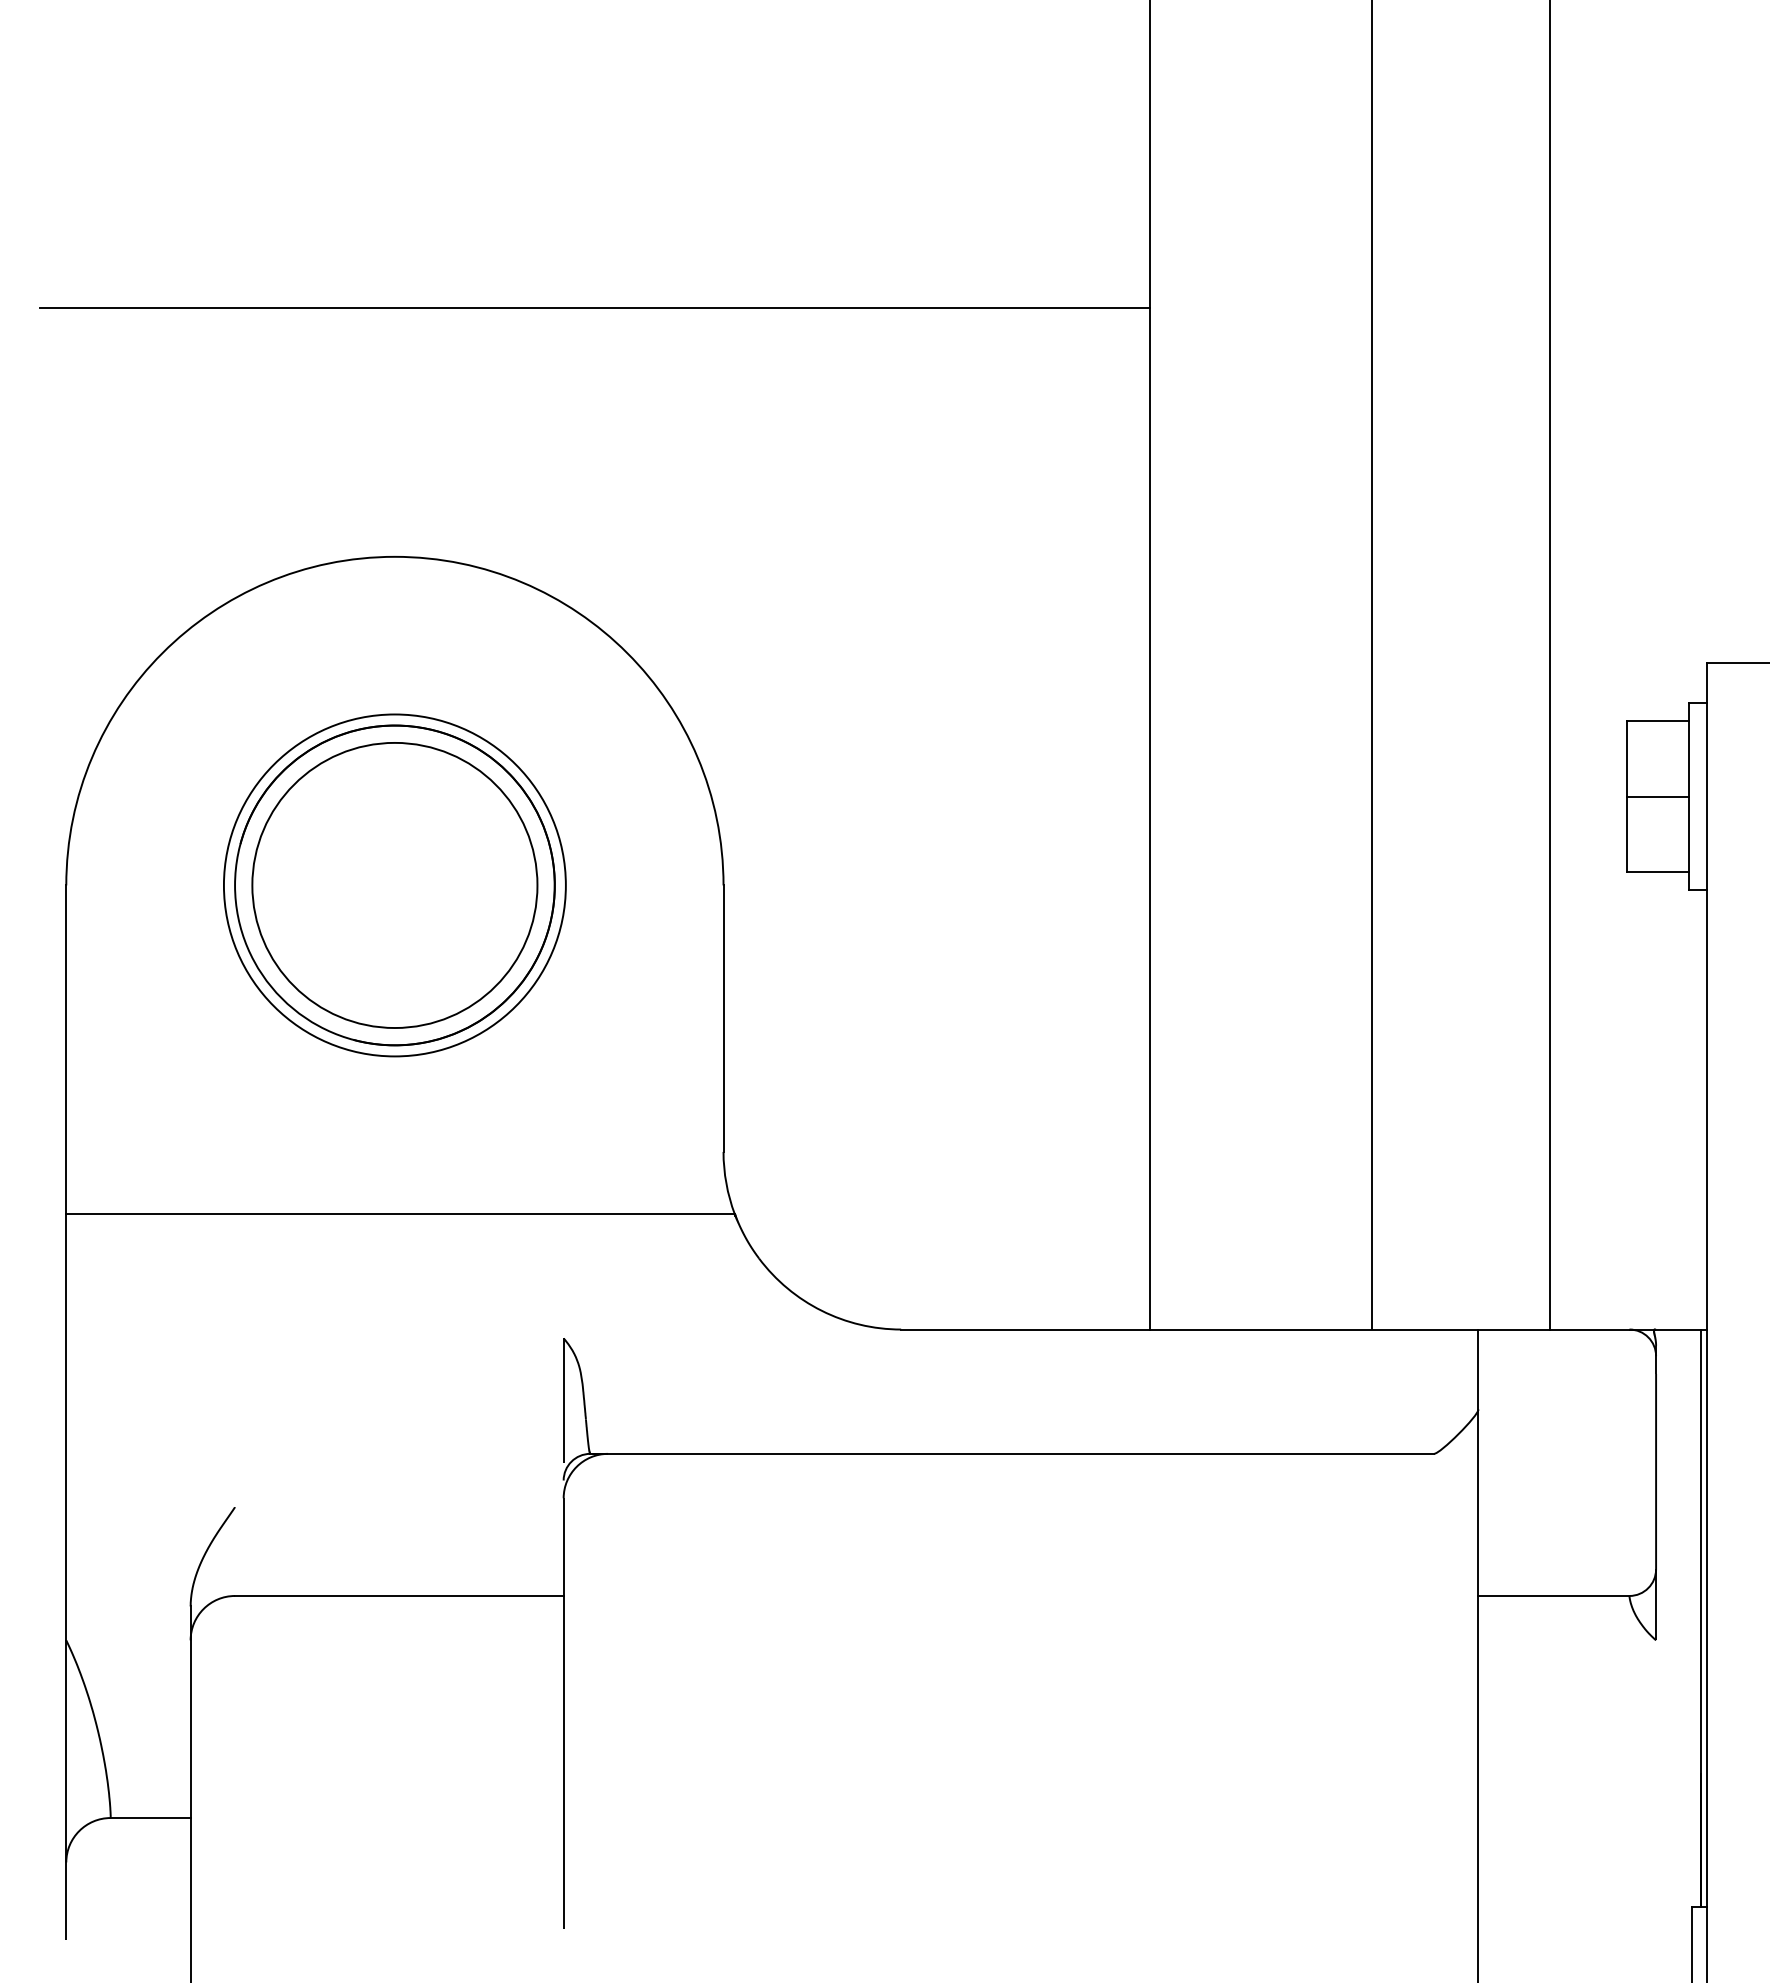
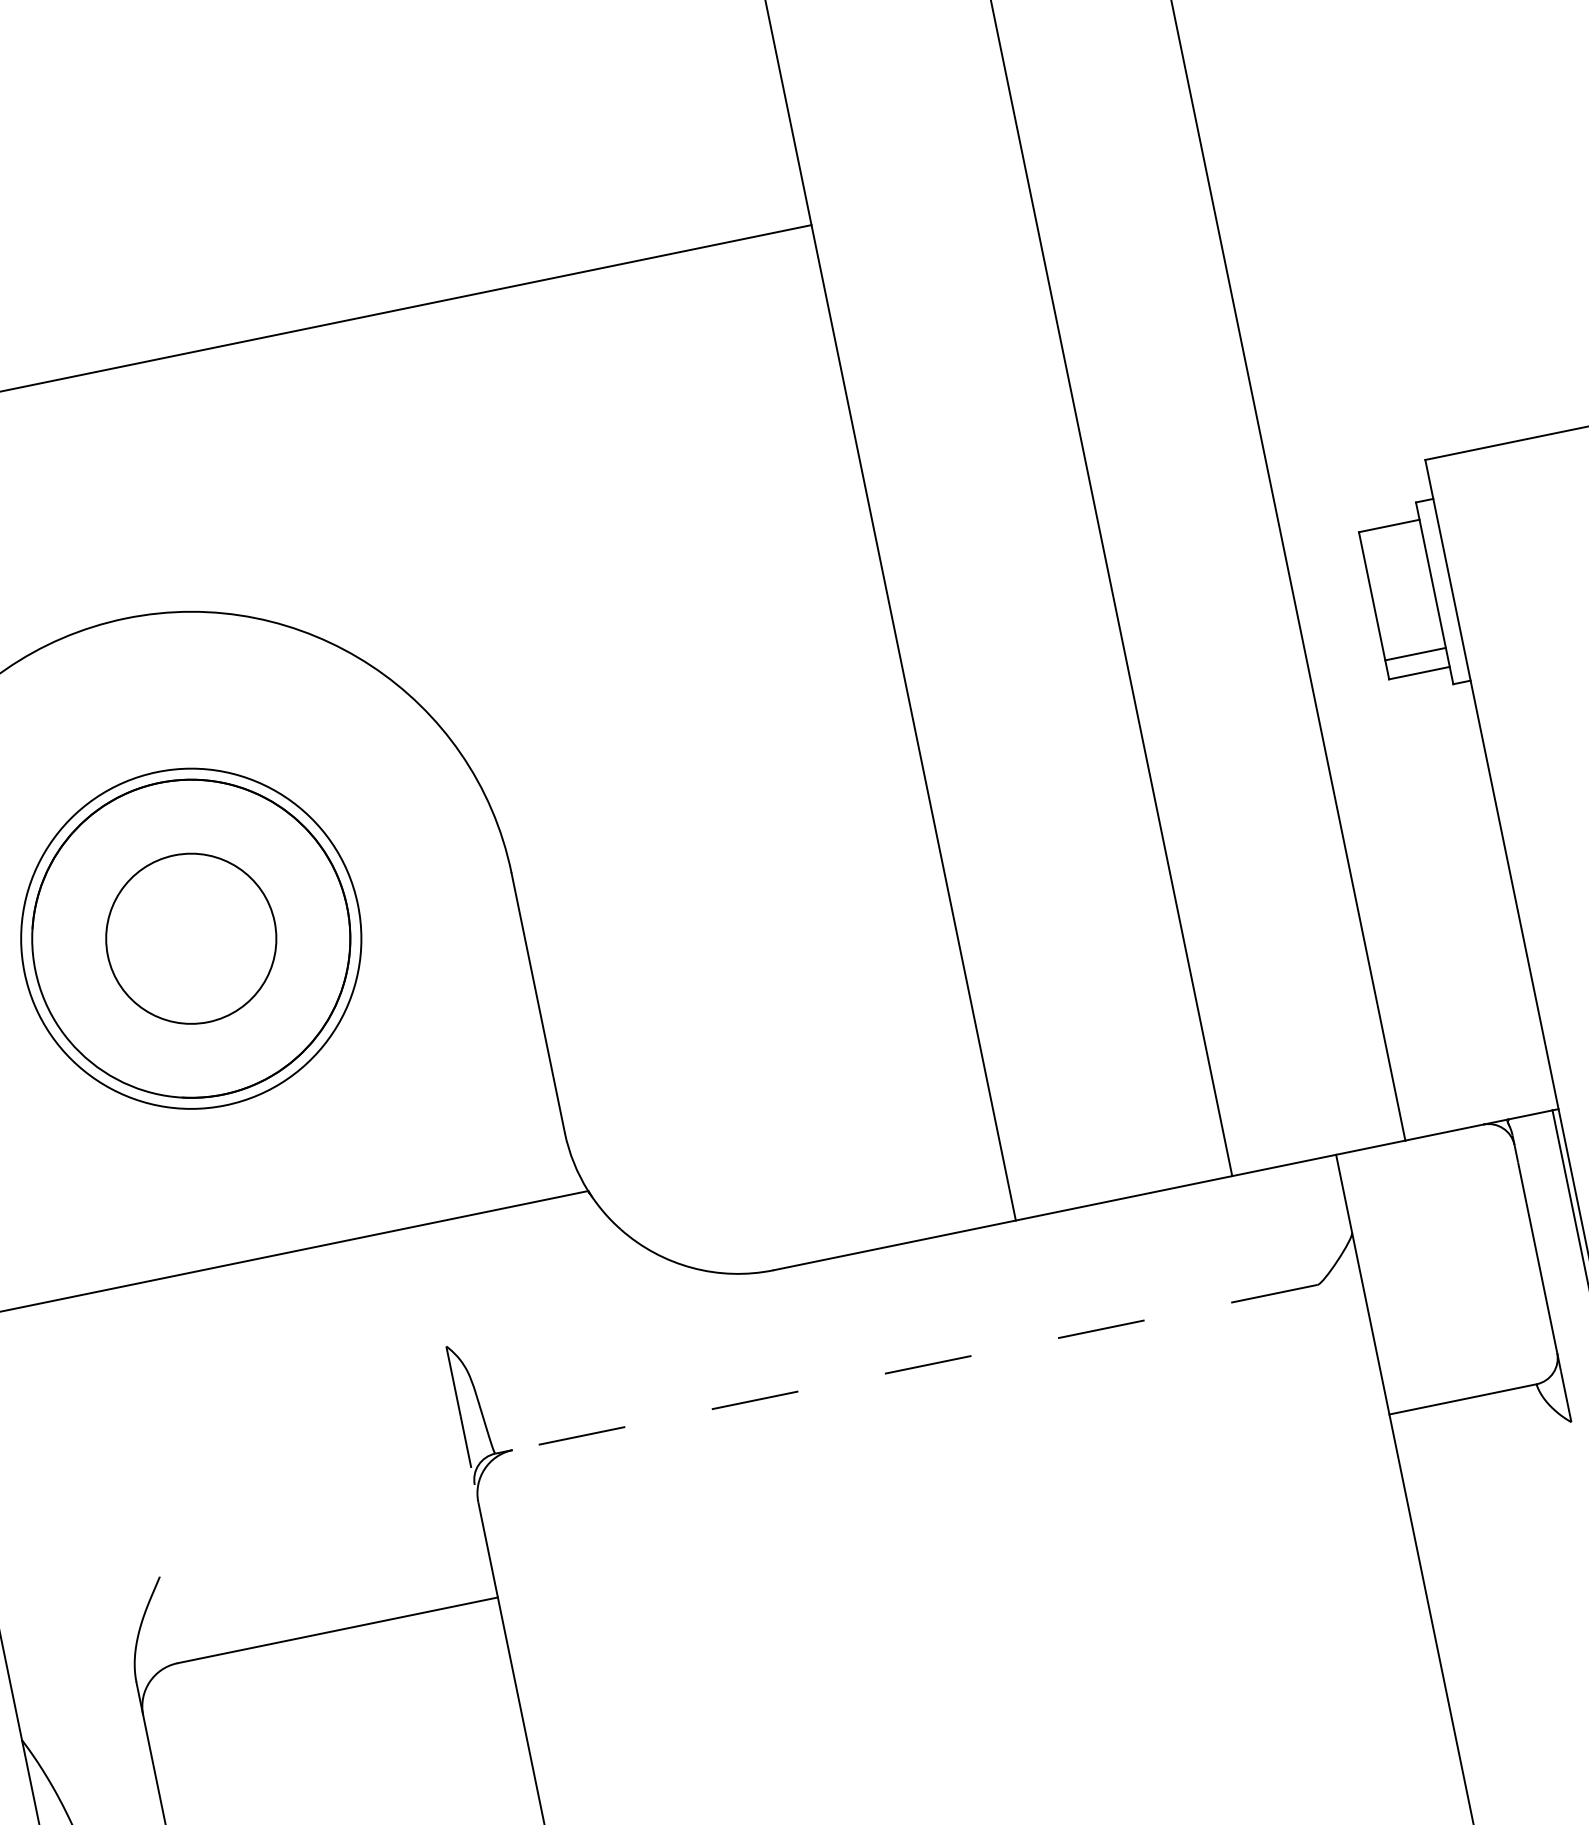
line: (1657, 796) -> (1415, 654), moved
circle: (394, 885) -> (190, 938), size x0.6
line: (1012, 1453) -> (906, 1368), solid -> dashed

